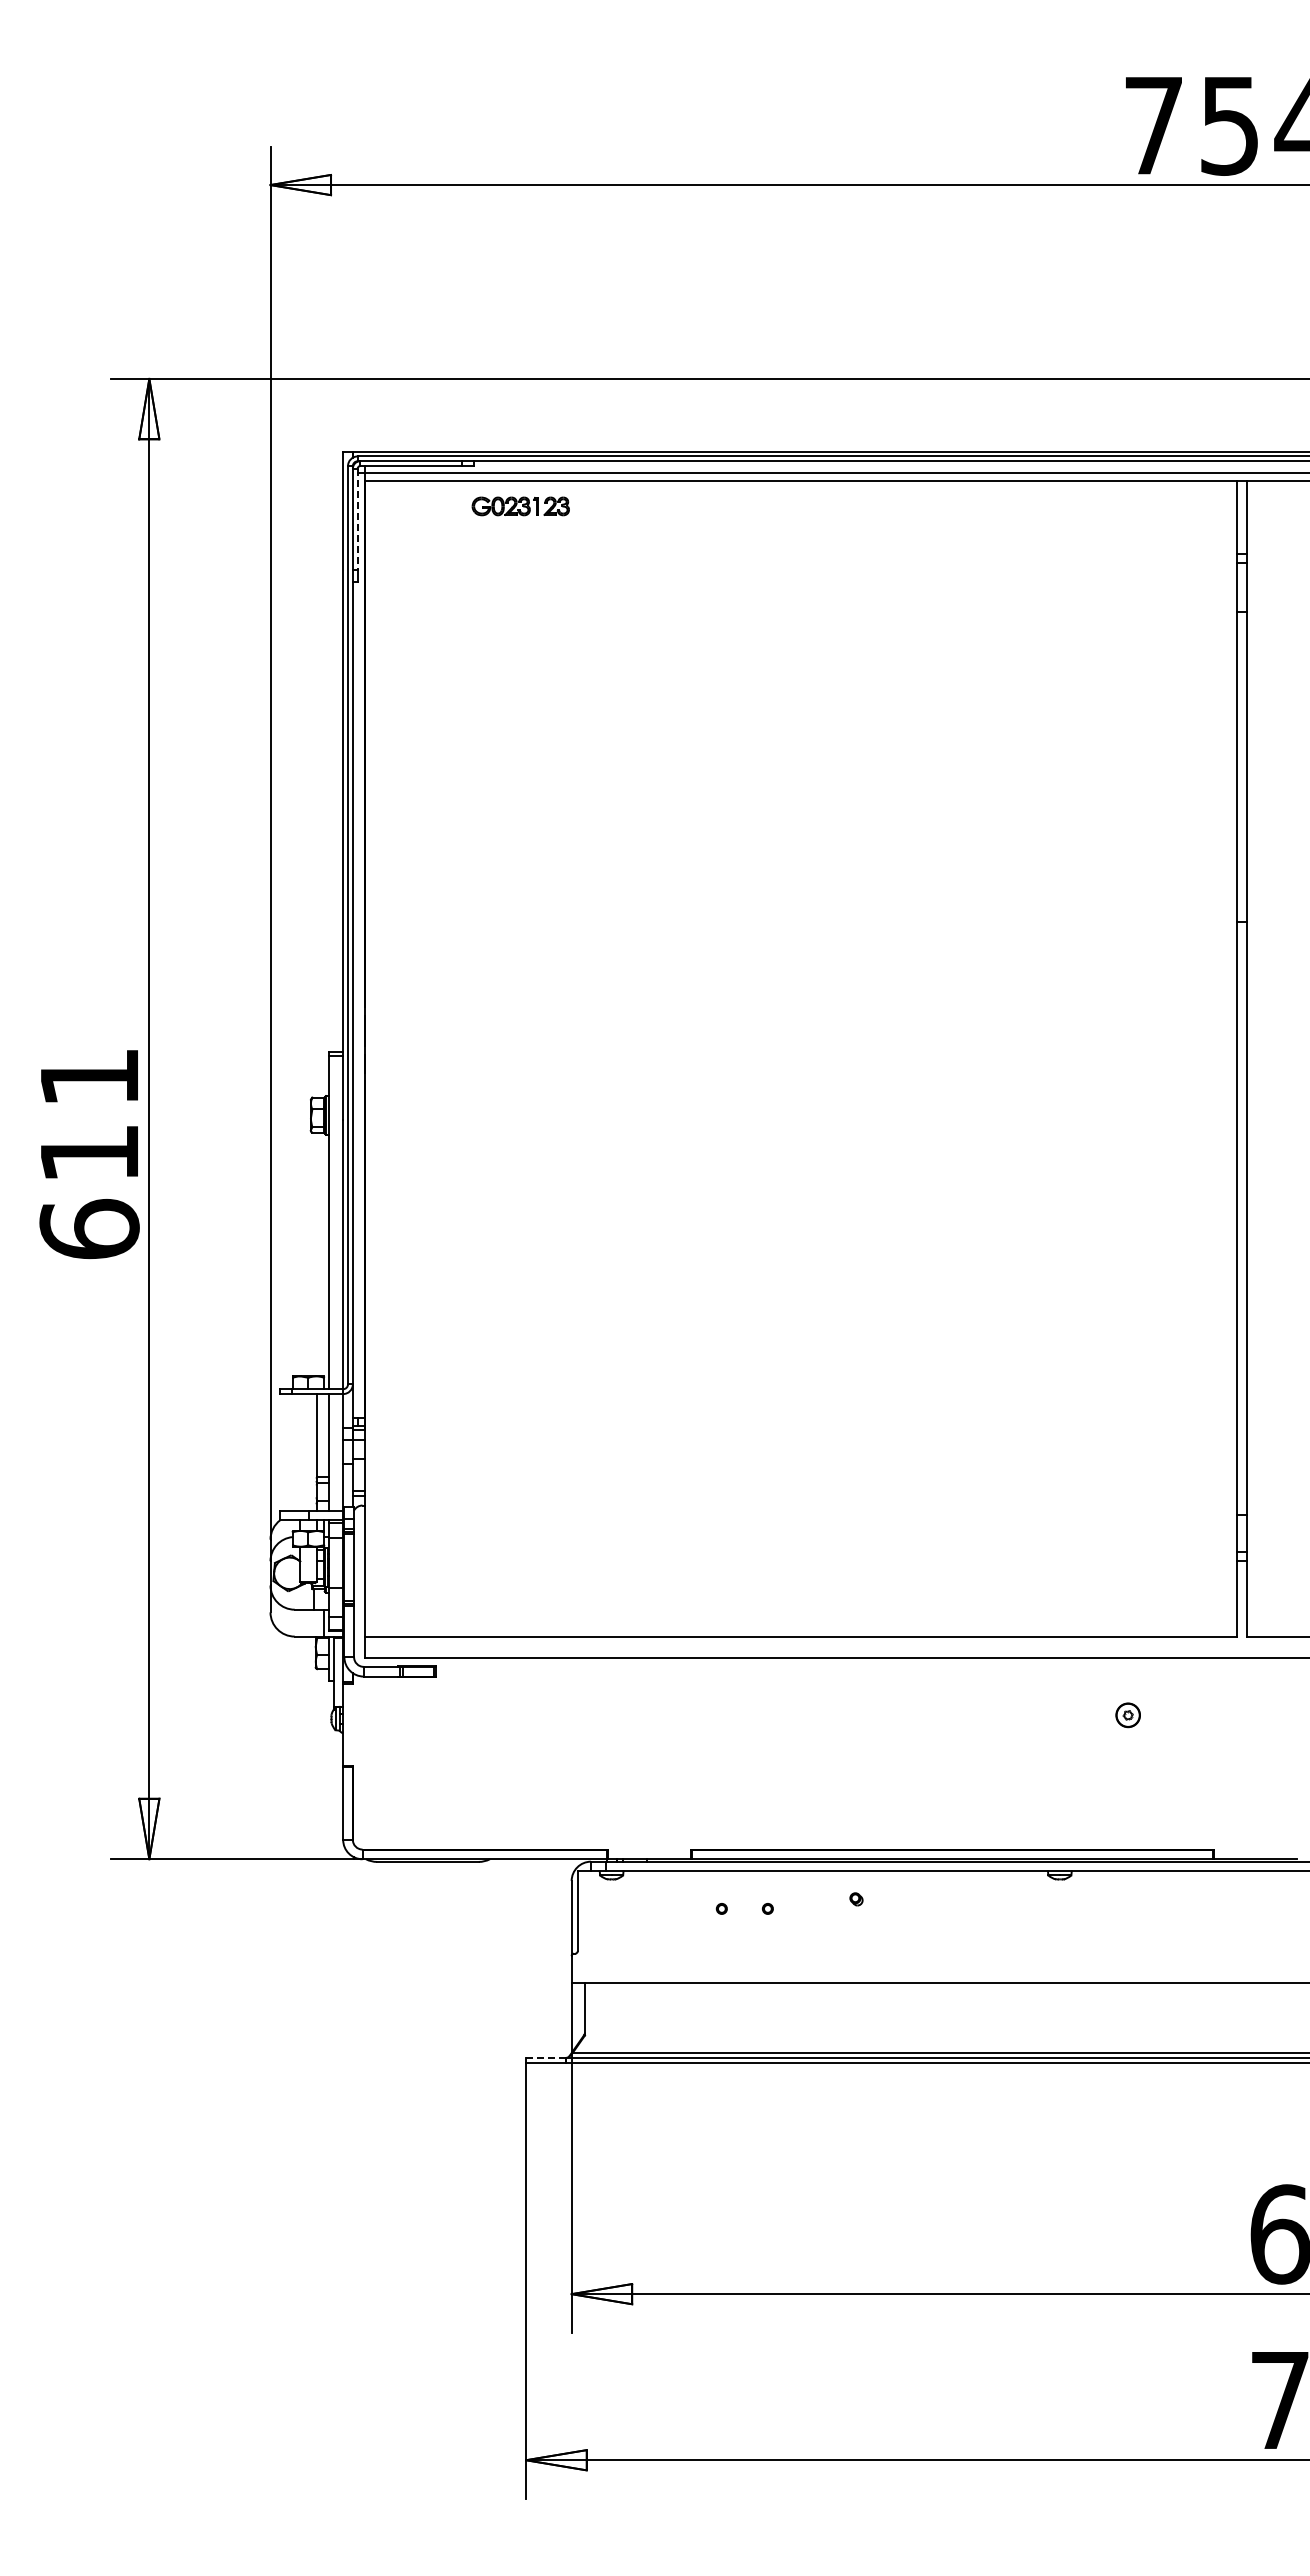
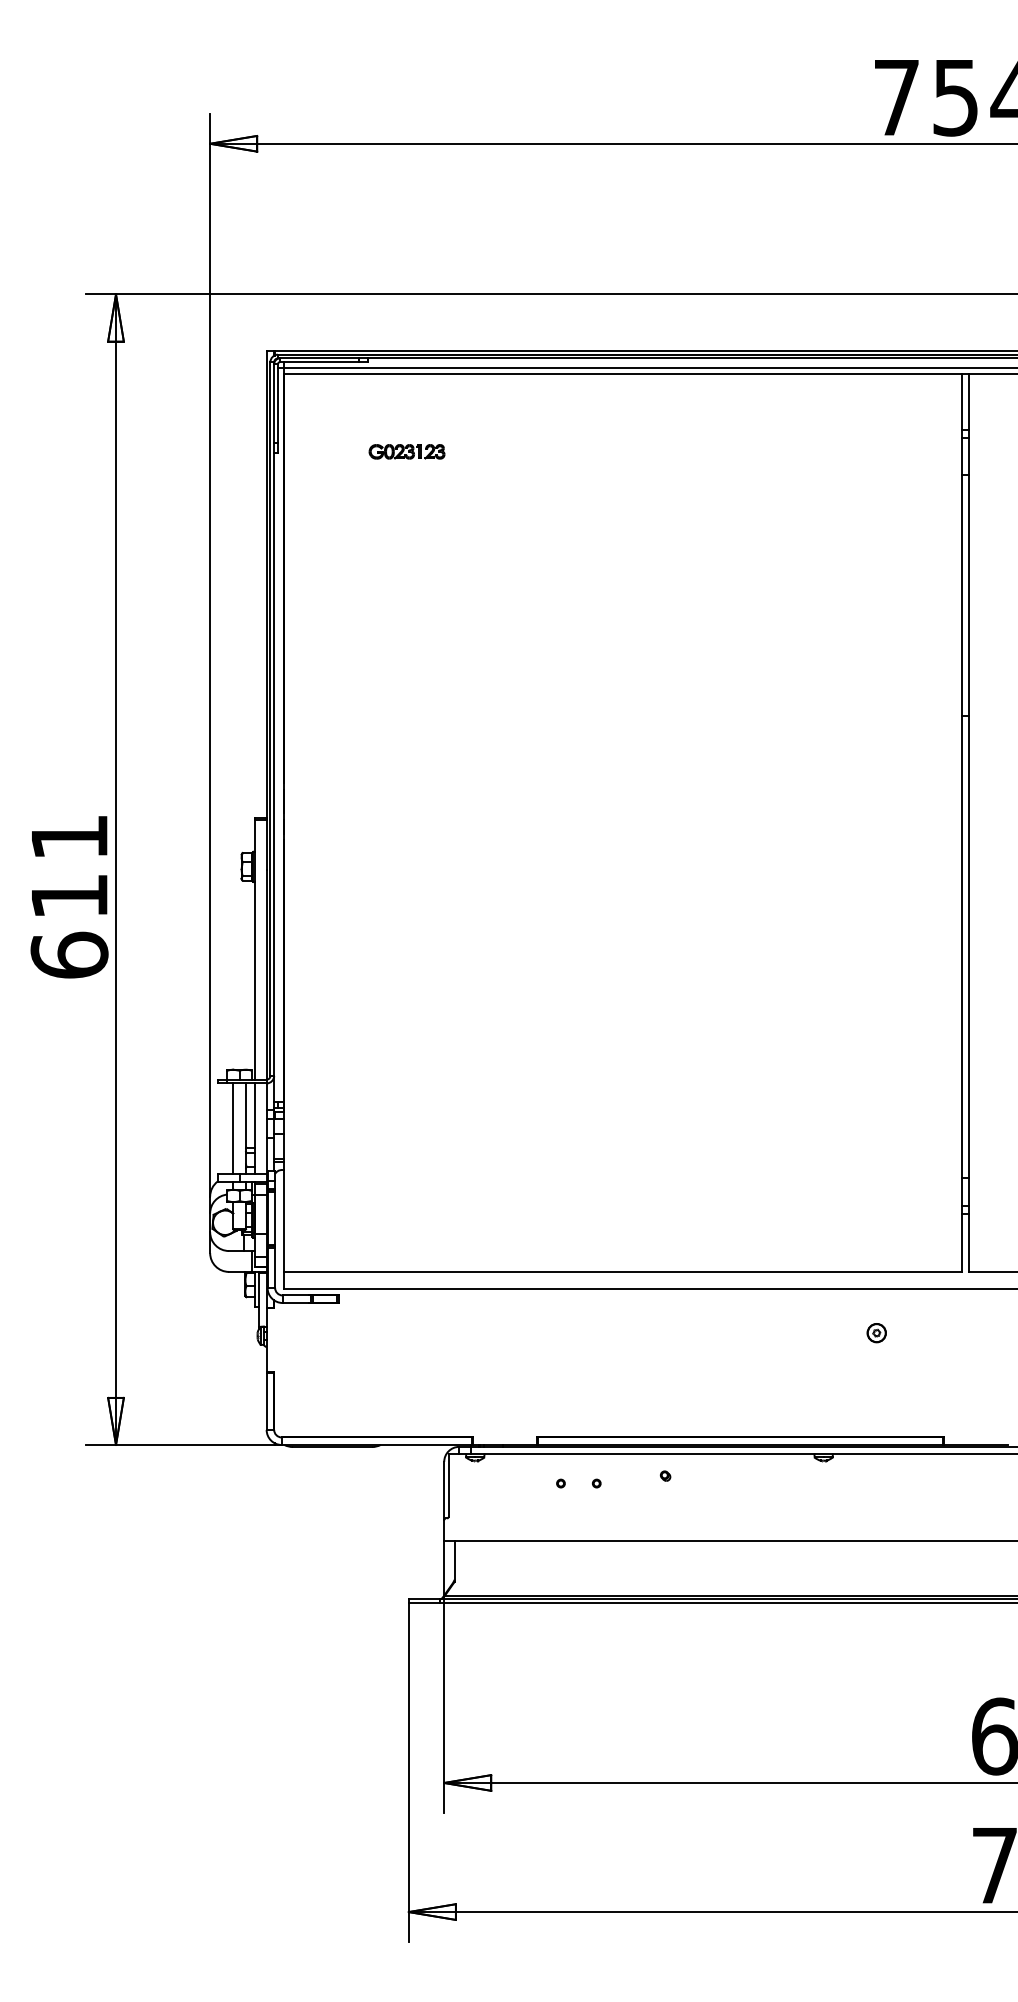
part: (520, 506) -> (406, 451), moved
line: (357, 519) -> (277, 403), dashed -> solid
line: (300, 1452) -> (233, 1128), added
line: (545, 2057) -> (423, 1599), dashed -> solid

